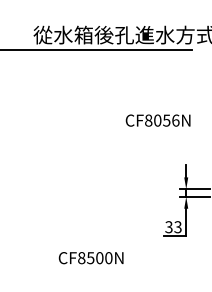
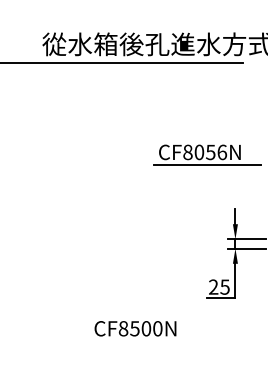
line: (163, 130) -> (206, 164), added
text: (173, 227) -> (219, 287), 33 -> 25
text: (90, 258) -> (134, 329), moved

